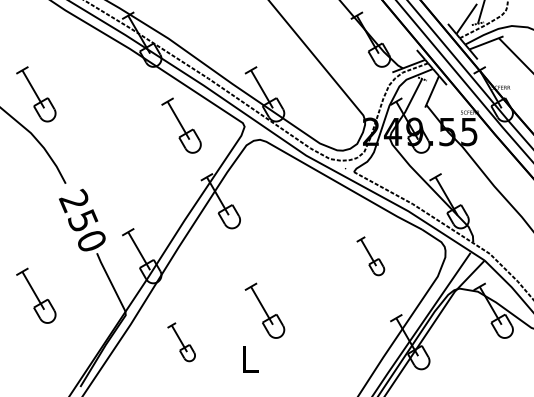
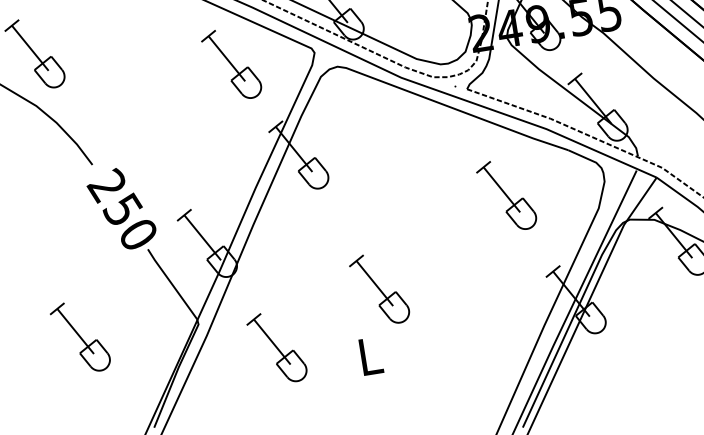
part: (370, 256) -> (506, 196), size x1.43
part: (36, 295) -> (80, 336), moved
part: (181, 342) -> (277, 348), size x1.43

